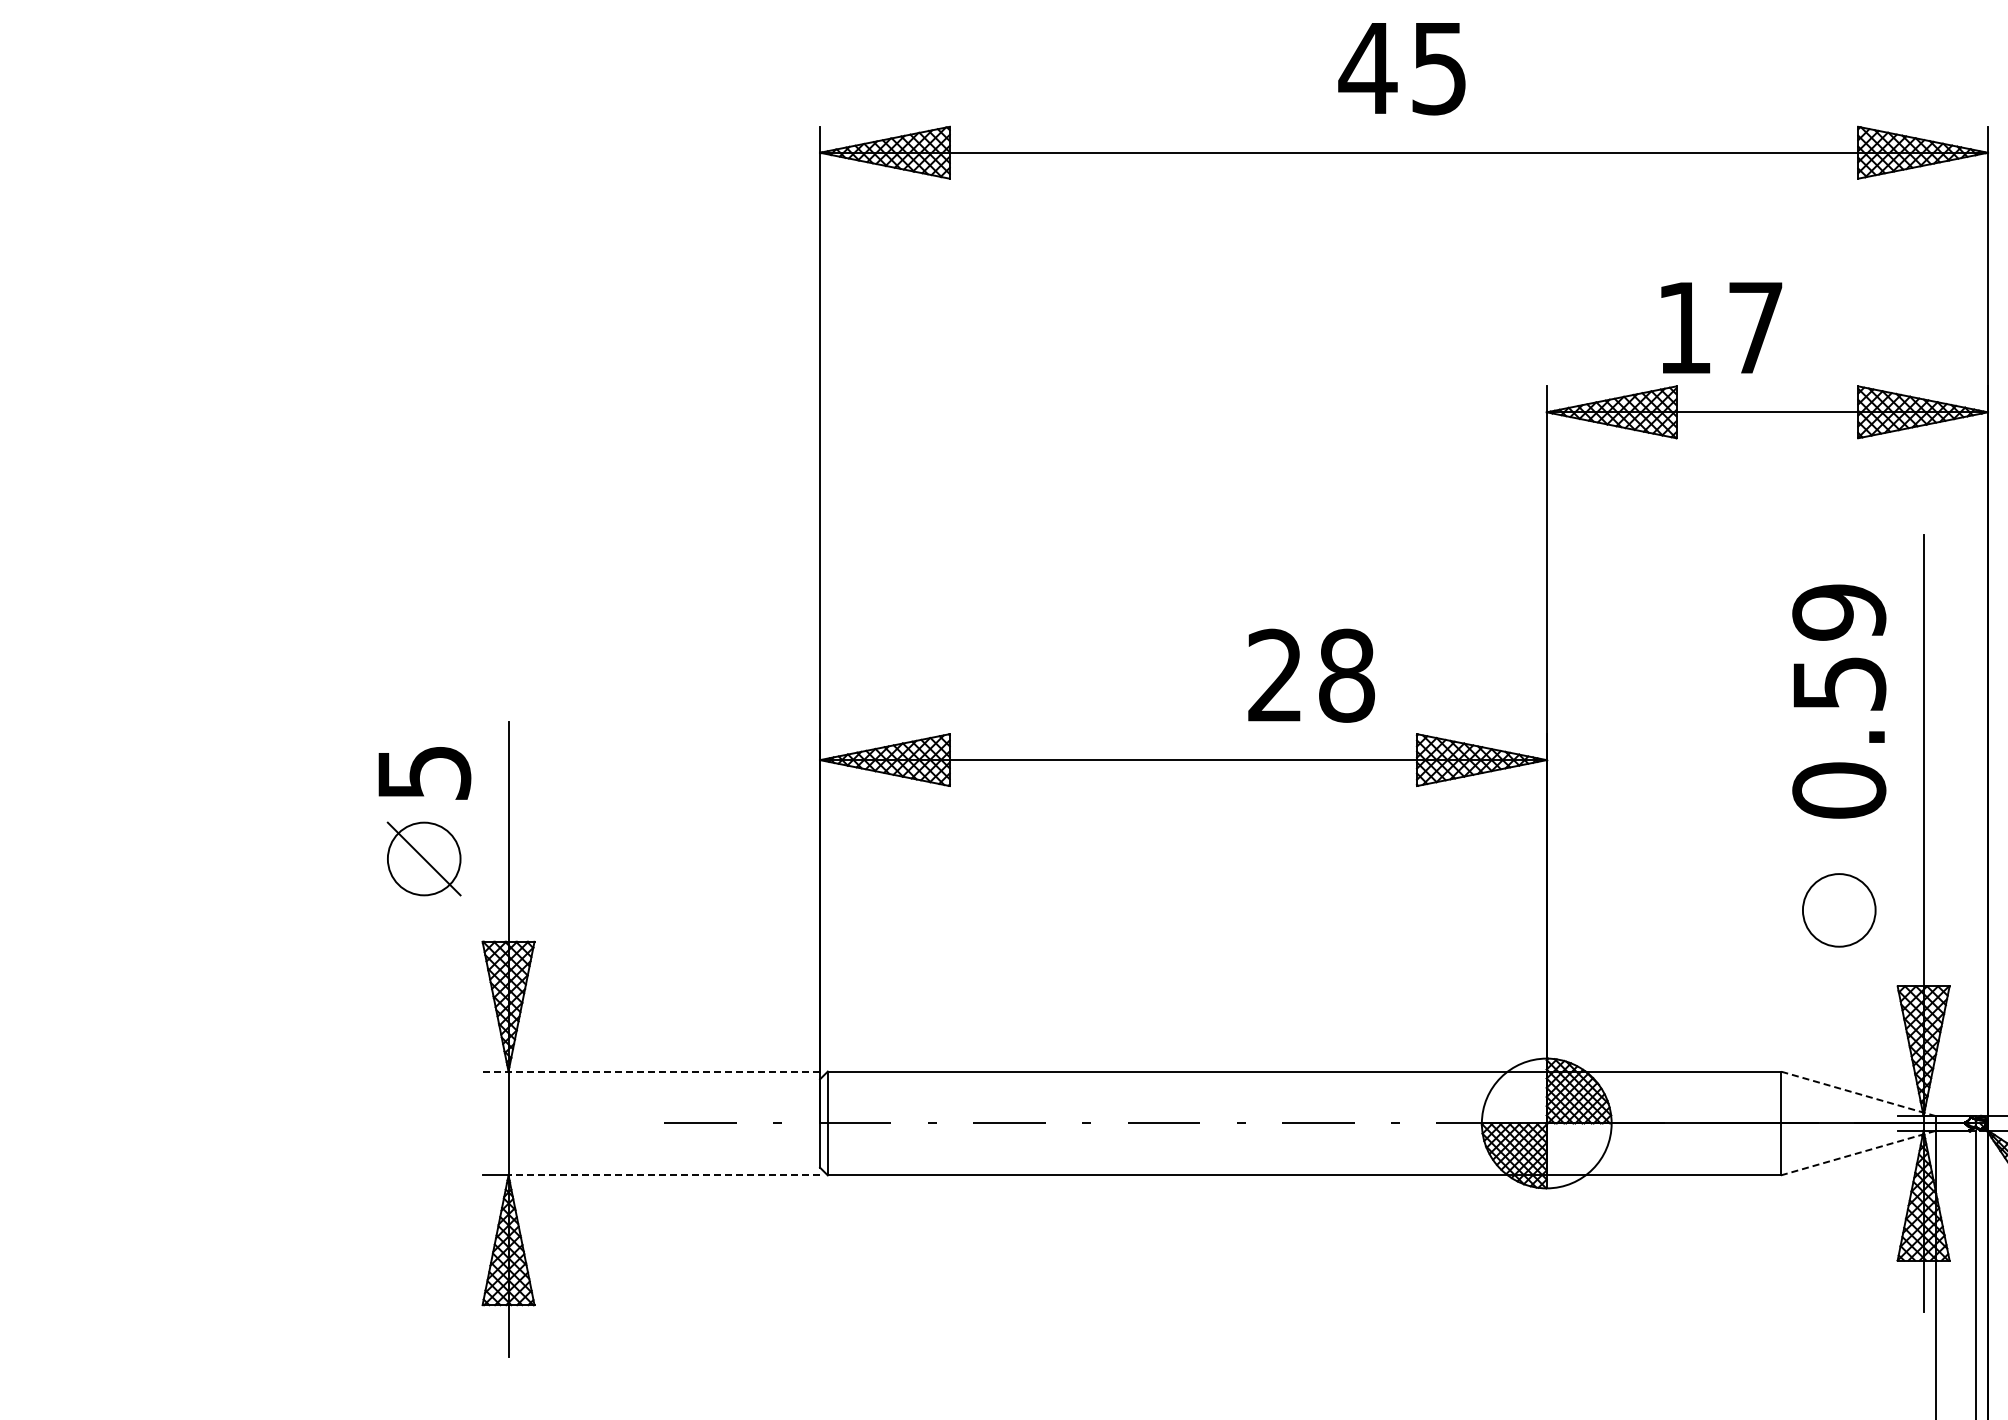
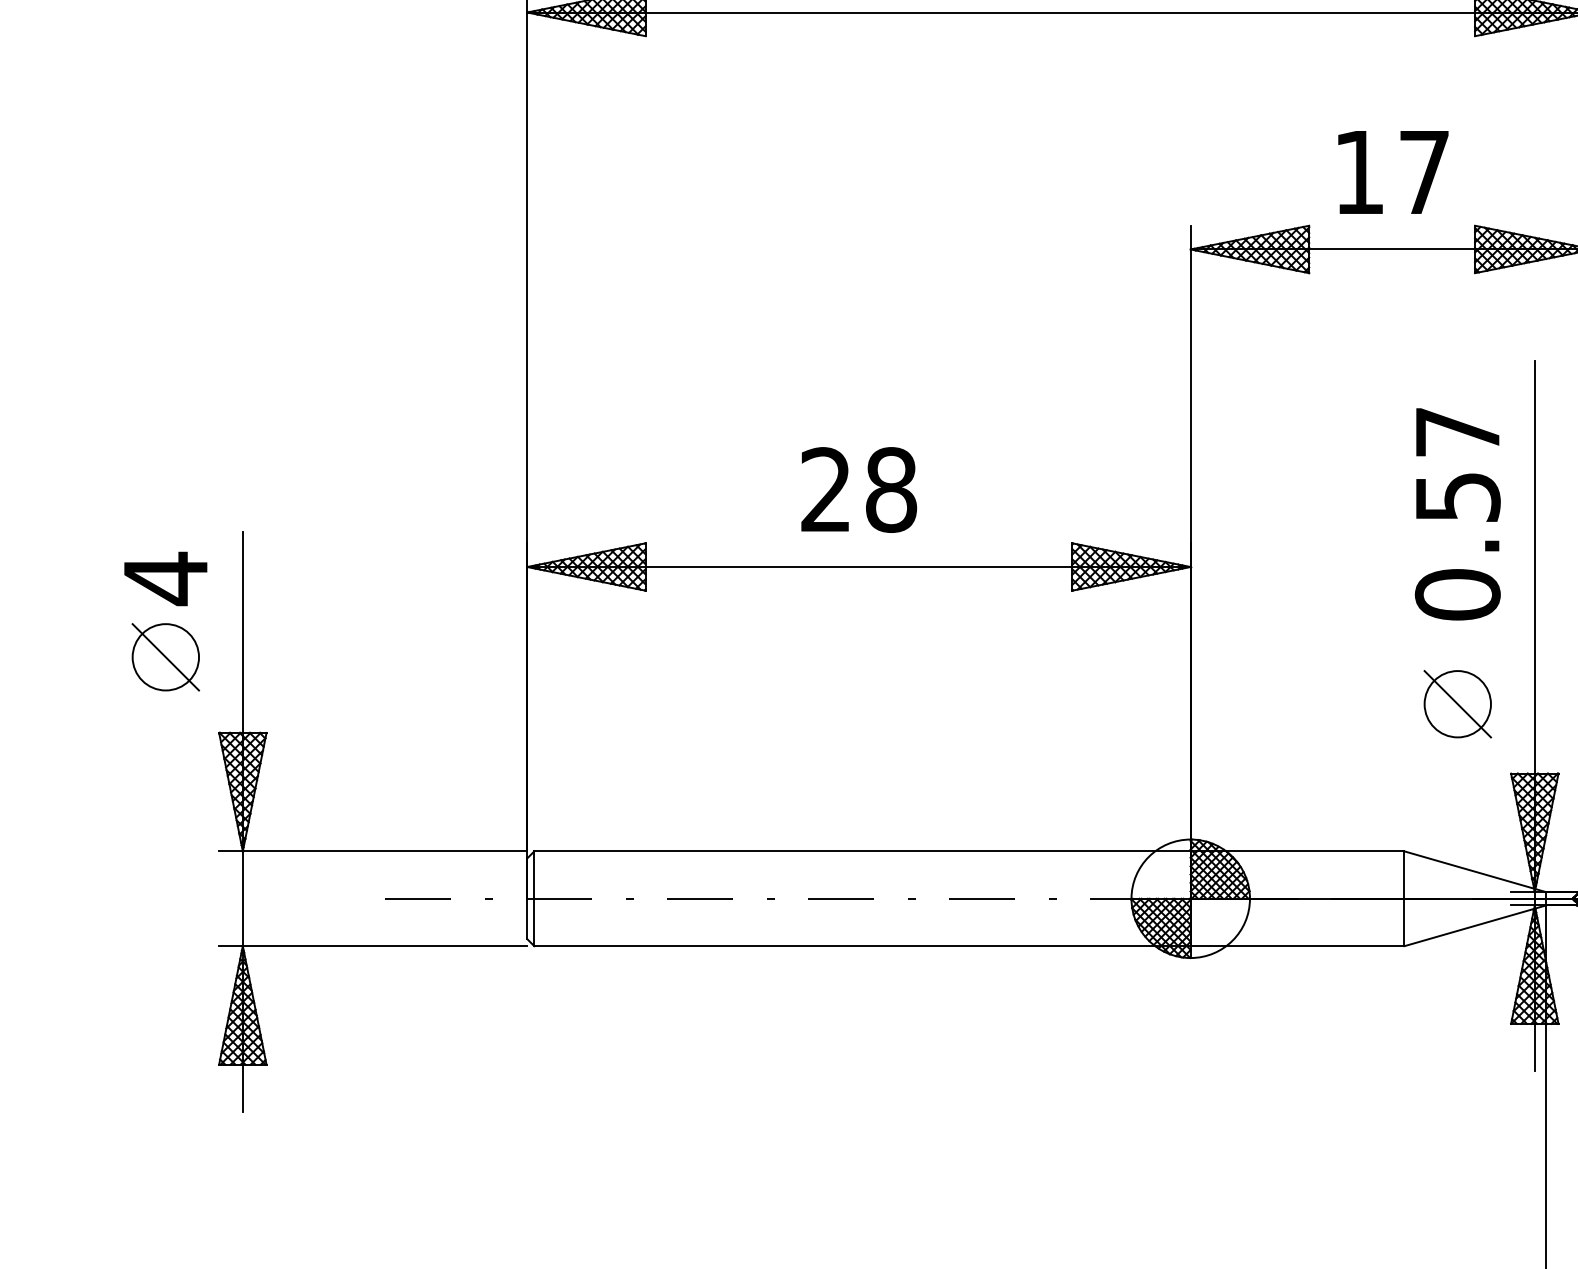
text: (1721, 327) -> (1393, 172), moved
text: (1839, 612) -> (1458, 432), 0.59 -> 0.57
text: (1311, 675) -> (859, 489), moved
text: (424, 772) -> (166, 578), 5 -> 4
line: (1838, 910) -> (1457, 704), added
line: (651, 1071) -> (373, 851), dashed -> solid
line: (1858, 1093) -> (1475, 871), dashed -> solid
line: (1858, 1153) -> (1475, 926), dashed -> solid
line: (664, 1175) -> (385, 946), dashed -> solid

